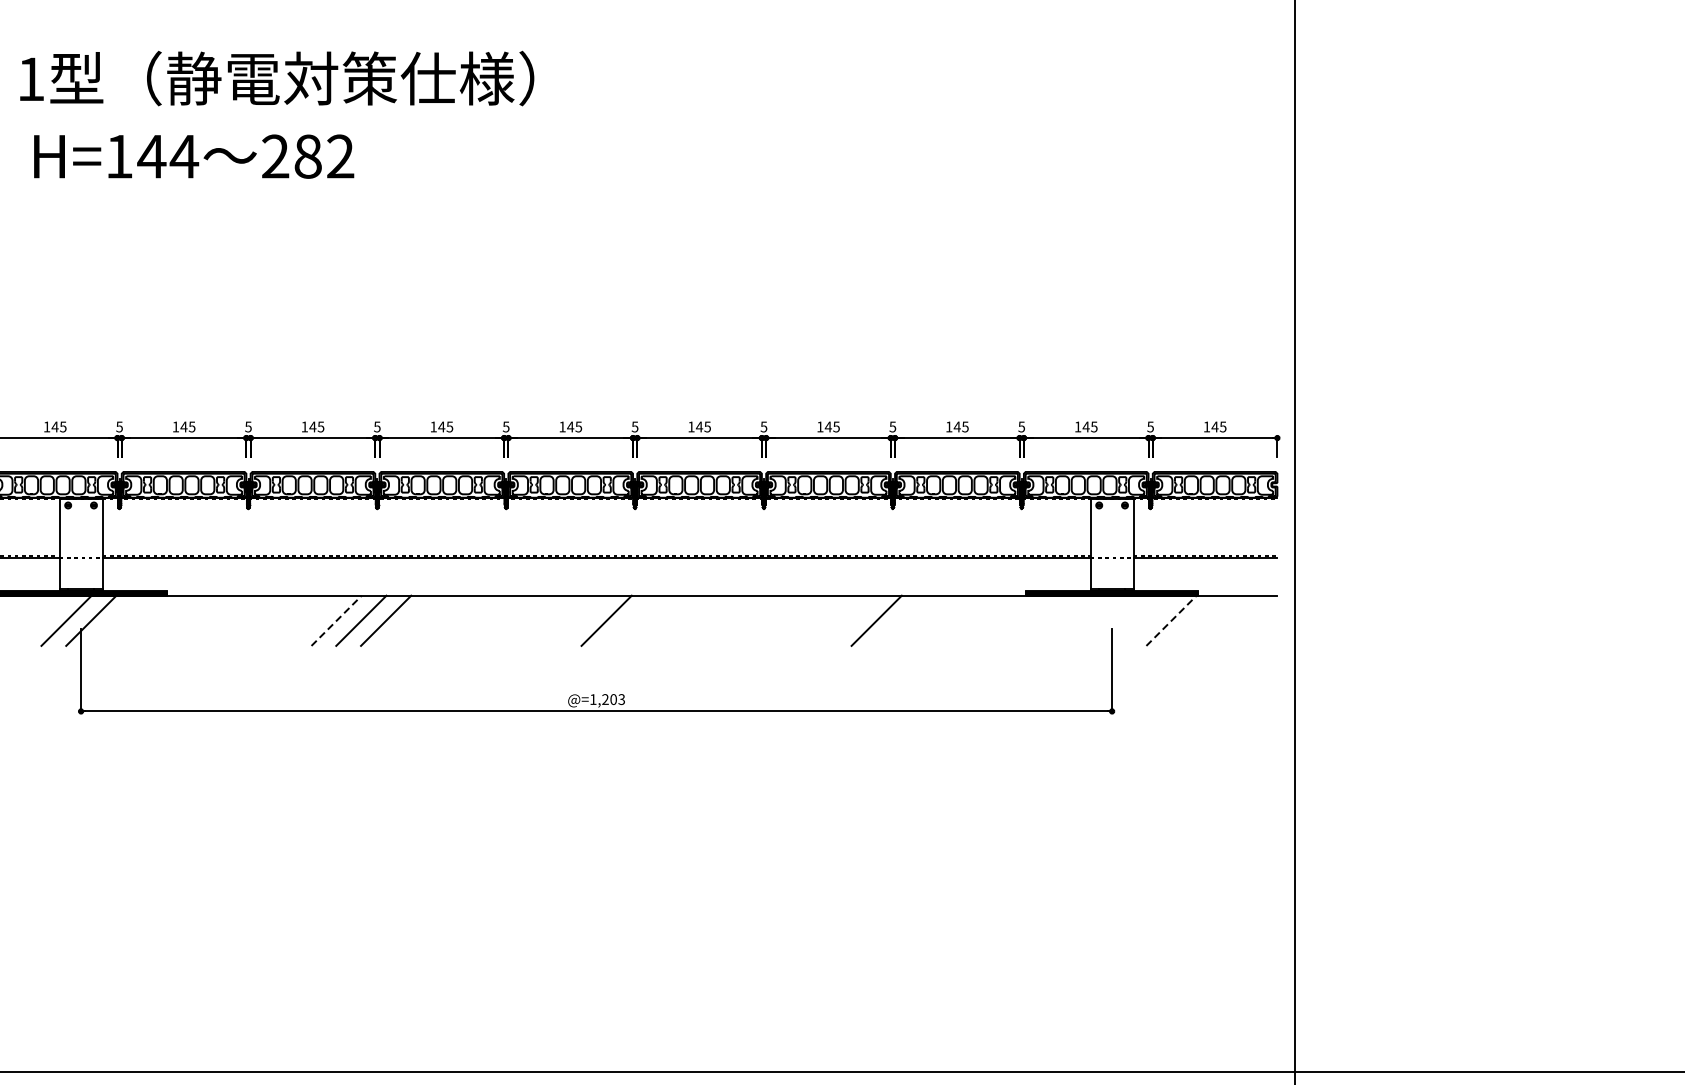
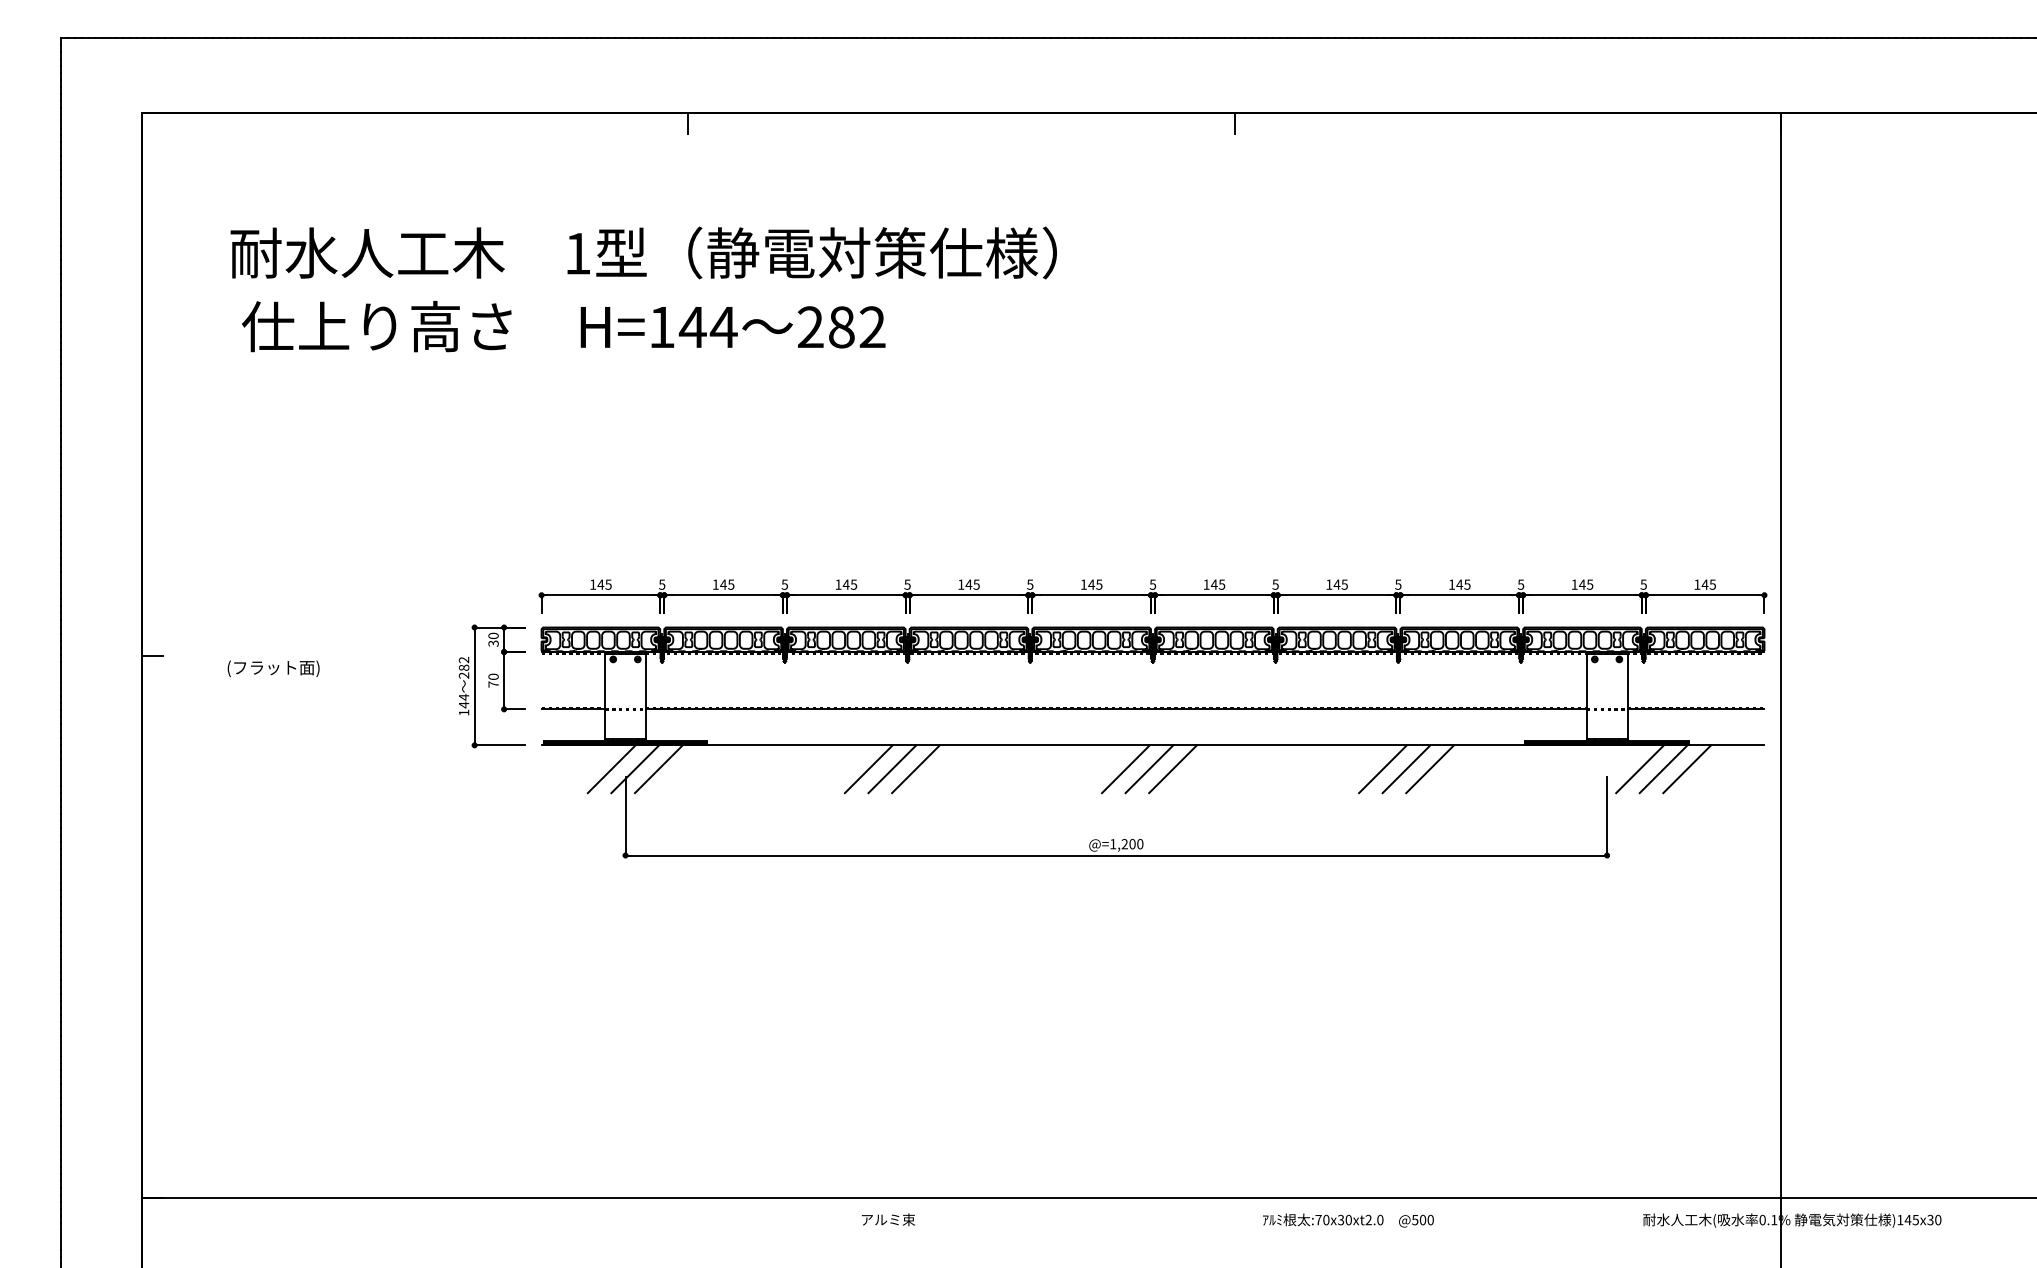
line: (115, 621) -> (658, 769), added
line: (336, 621) -> (868, 769), dashed -> solid
line: (631, 621) -> (1149, 769), added
line: (655, 621) -> (1172, 769), added
line: (901, 621) -> (1406, 769), added
line: (926, 621) -> (1430, 769), added
line: (1146, 621) -> (1639, 769), added
line: (1171, 621) -> (1663, 769), dashed -> solid
line: (1196, 621) -> (1687, 769), added
text: (622, 699) -> (1140, 844), @=1,203 -> @=1,200

